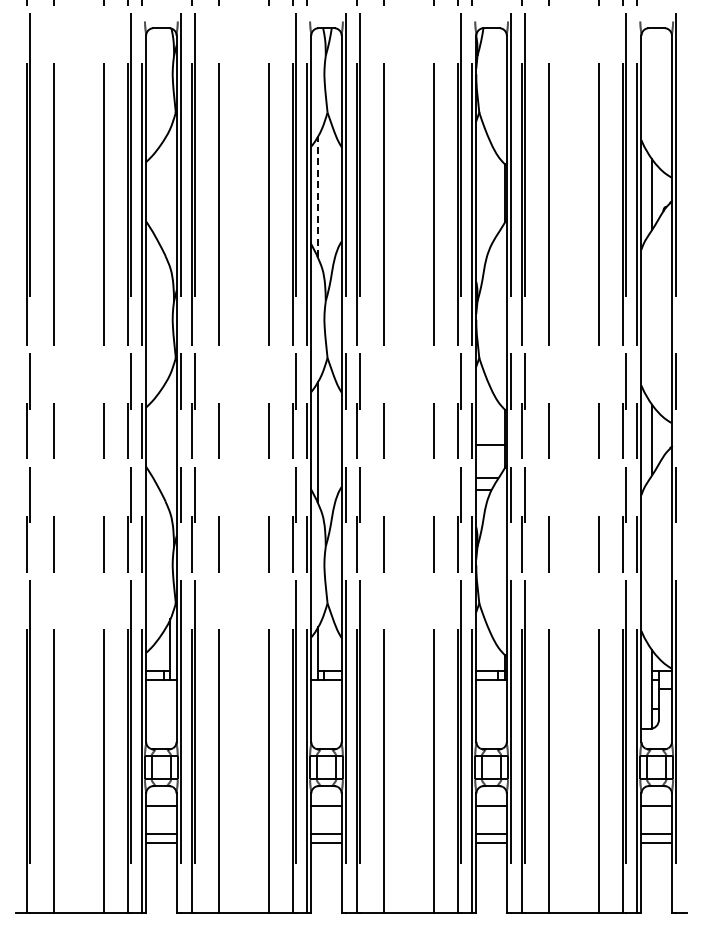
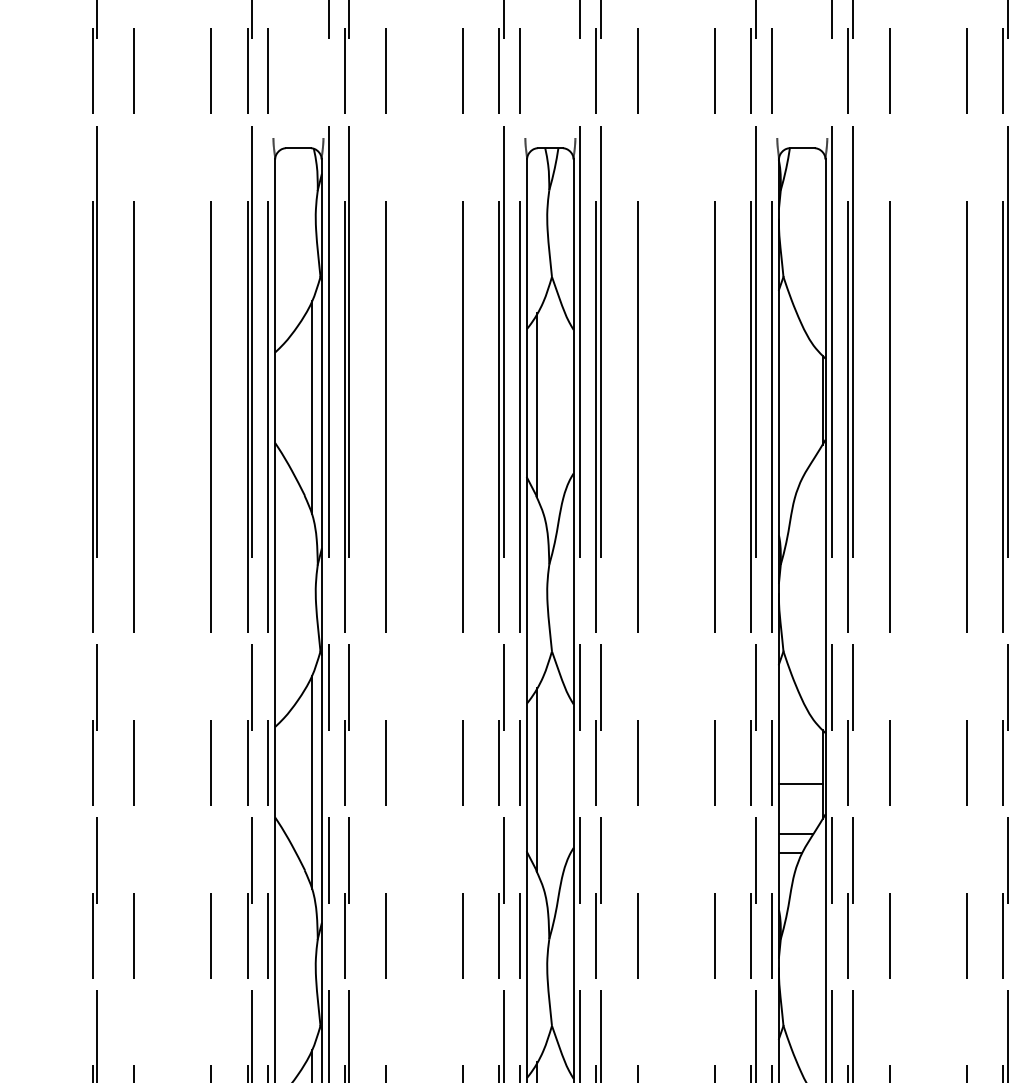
line: (317, 196) -> (536, 404), dashed -> solid
line: (170, 198) -> (312, 408), added
line: (170, 443) -> (312, 781), added

